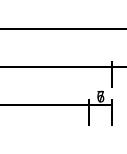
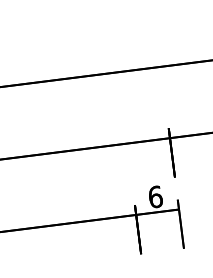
text: (100, 96) -> (155, 196), 7 -> 6

